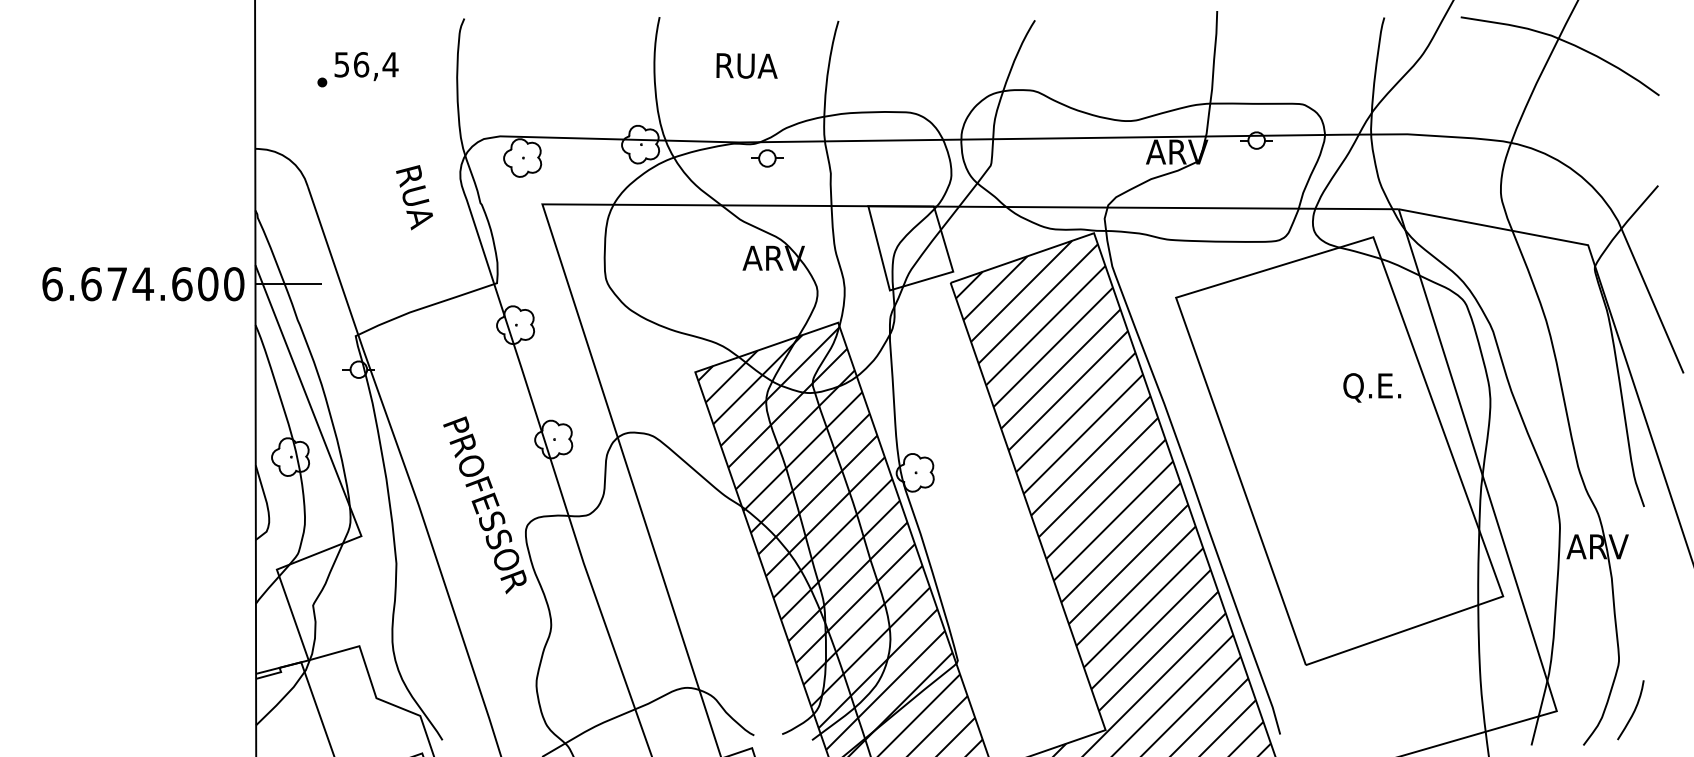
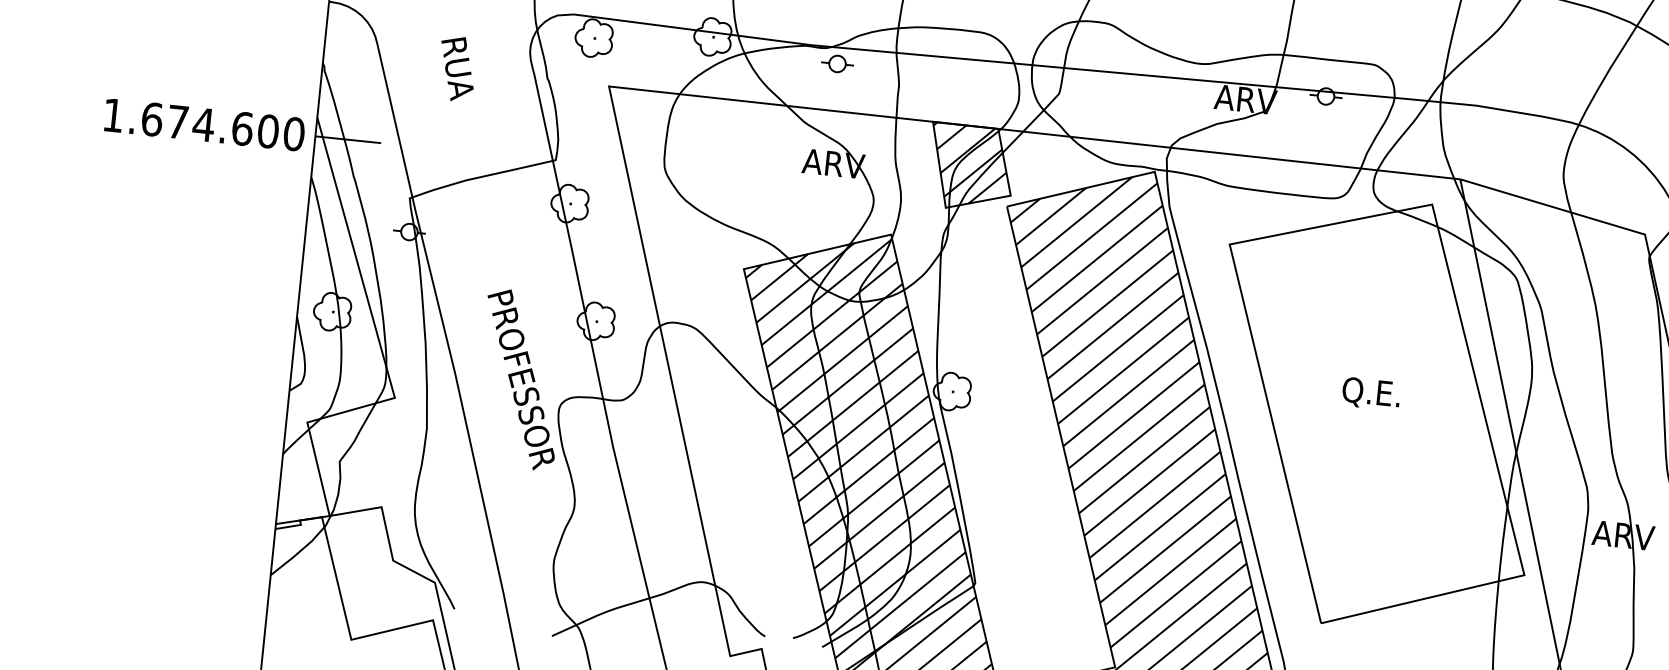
text: (414, 197) -> (457, 68), moved
hatch: (907, 244) -> (968, 163), added
text: (52, 284) -> (113, 115), 6.674.600 -> 1.674.600
text: (1372, 387) -> (1371, 393), moved

